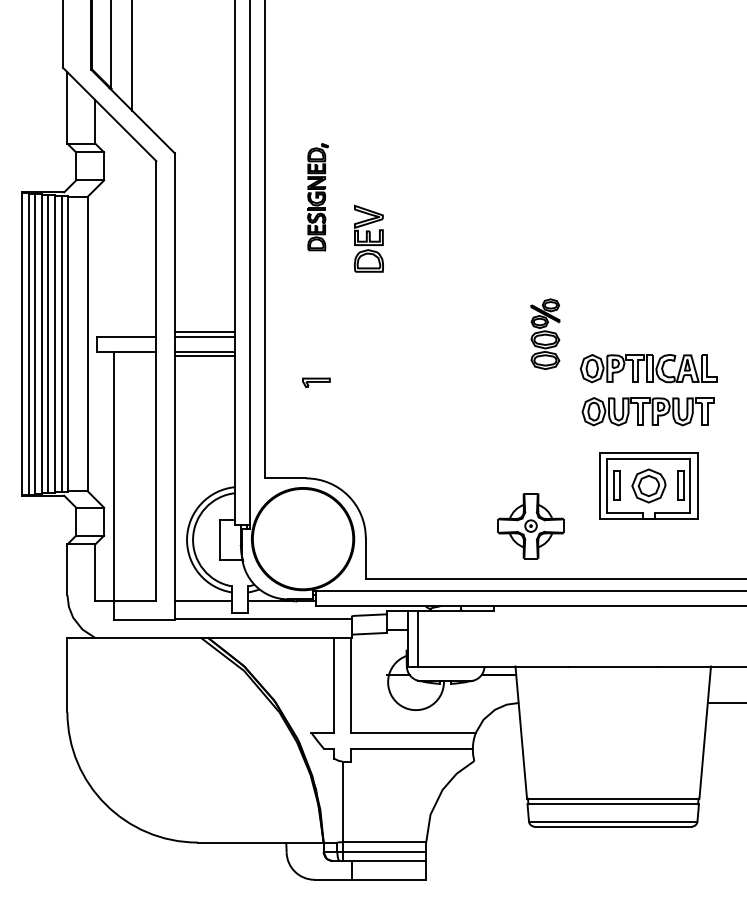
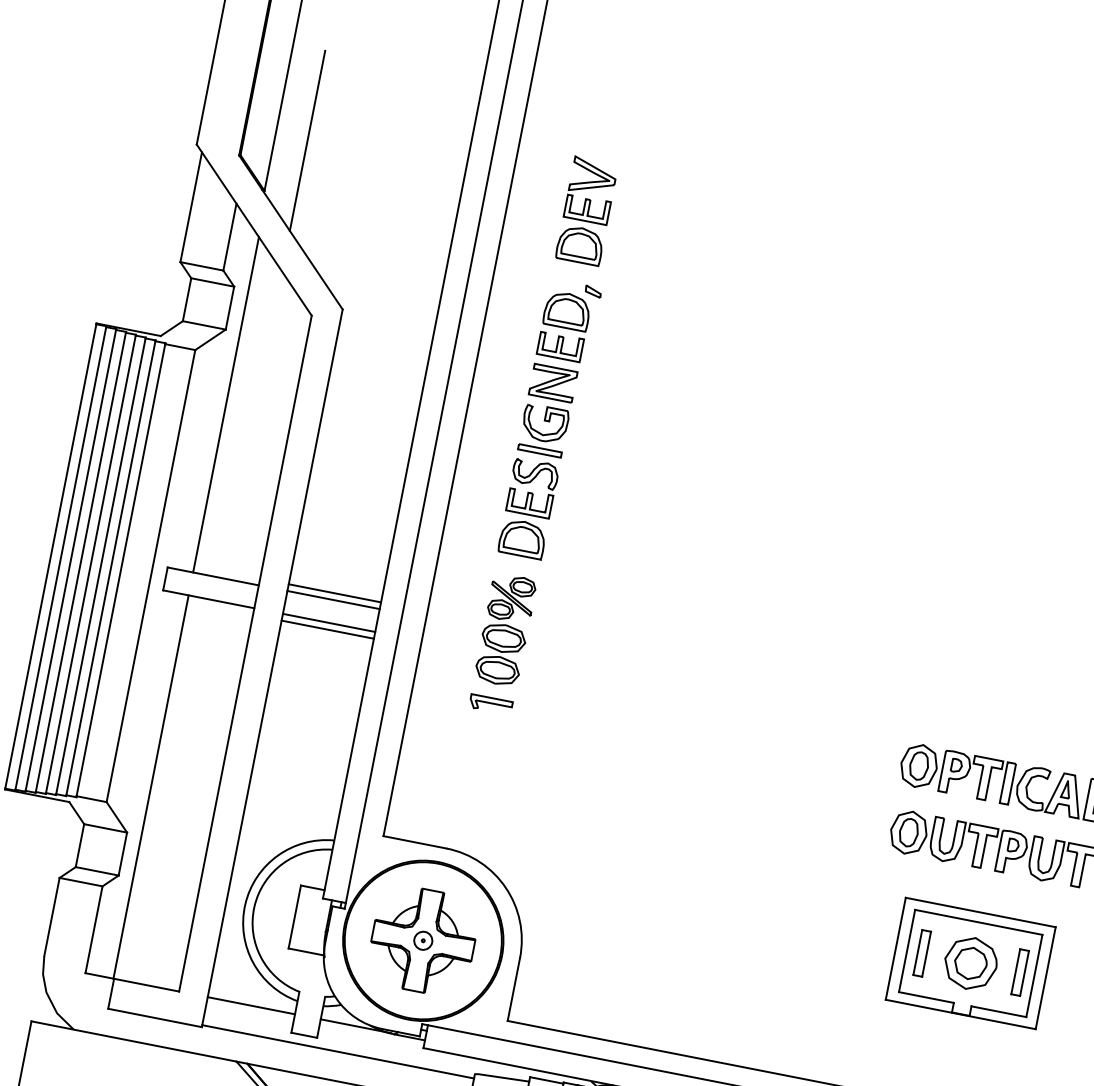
part: (317, 196) -> (548, 418), size x1.67
line: (113, 227) -> (225, 404), added
part: (368, 238) -> (586, 210), moved
part: (545, 333) -> (505, 628), moved
part: (530, 526) -> (422, 941), moved

